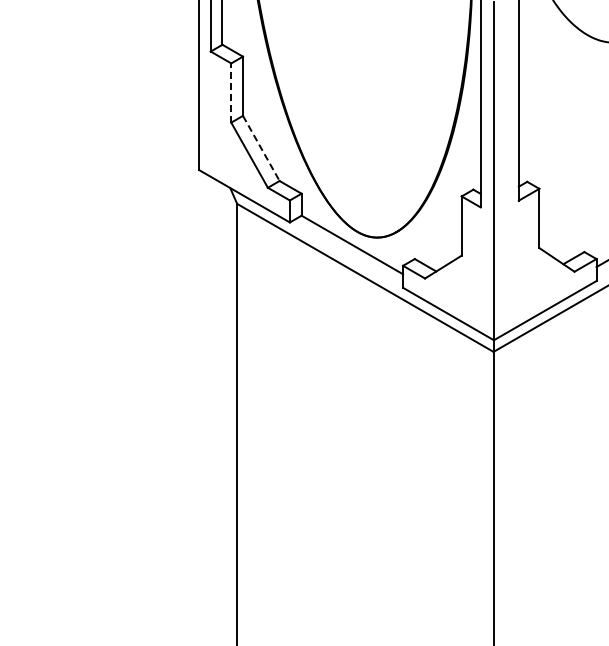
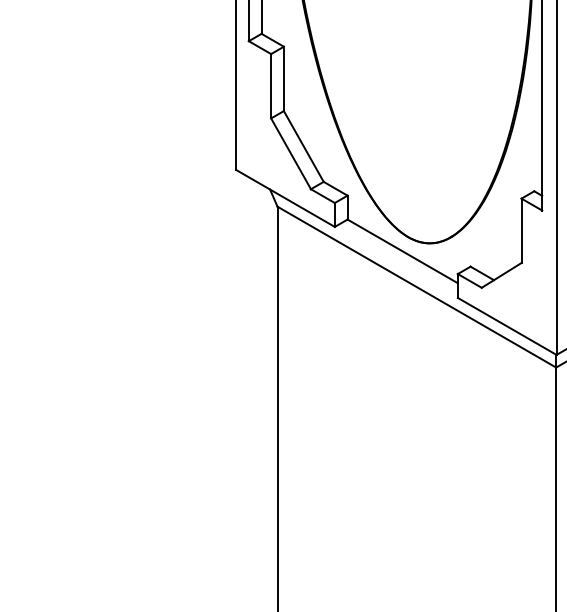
line: (231, 93) -> (271, 86), dashed -> solid
line: (261, 148) -> (303, 146), dashed -> solid

